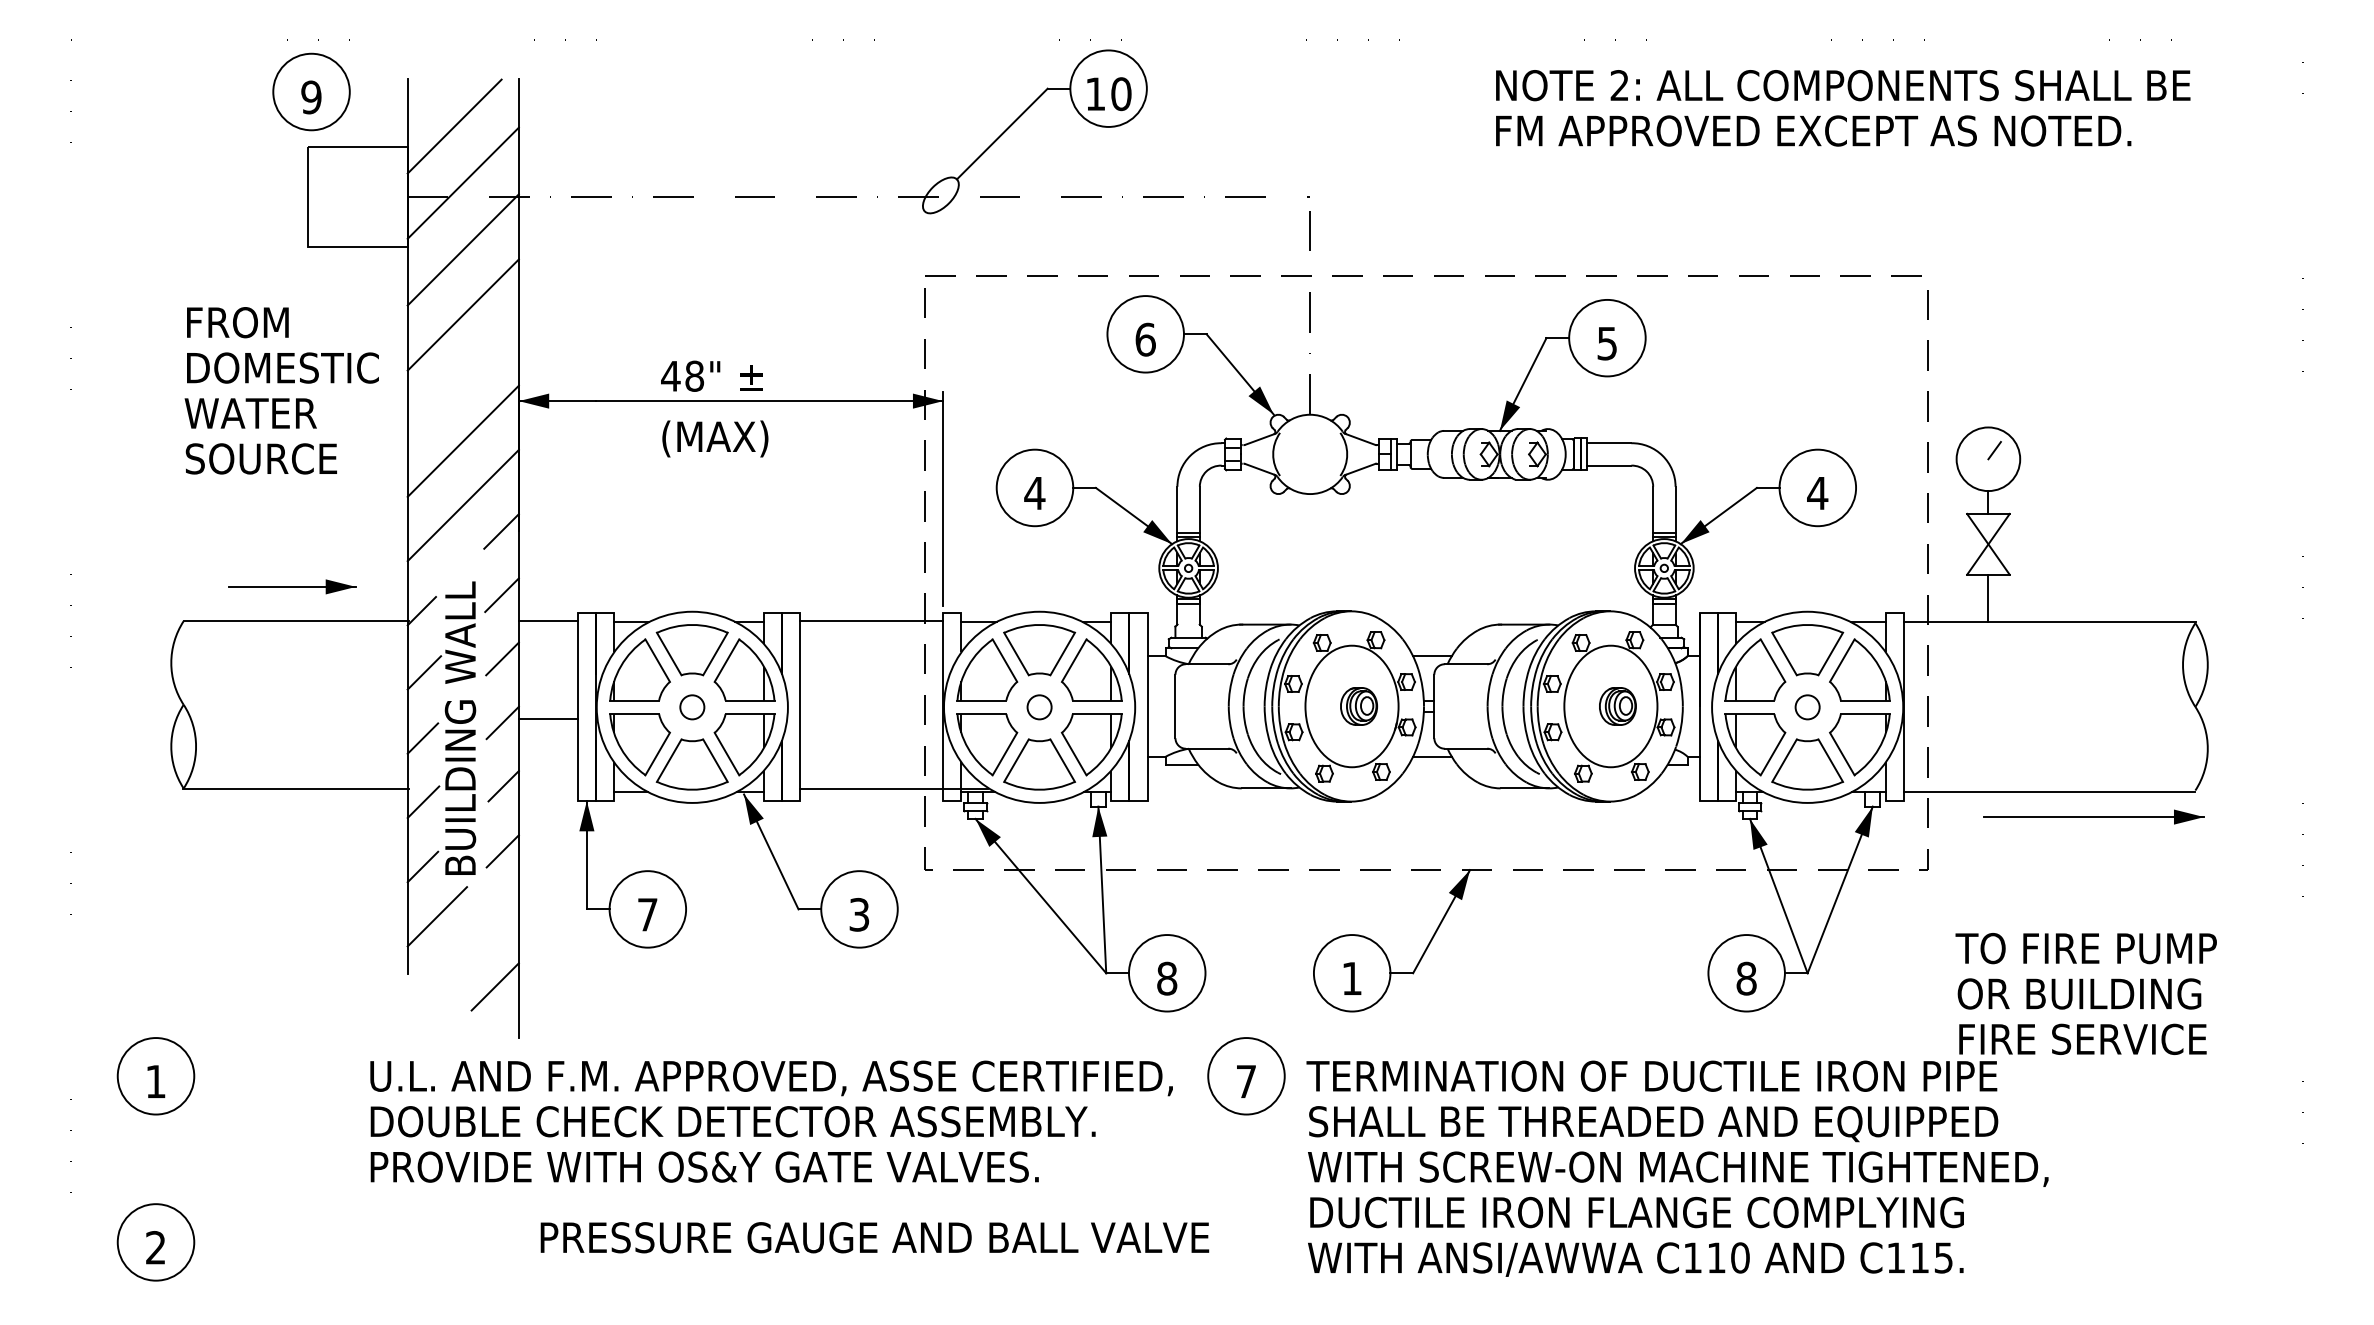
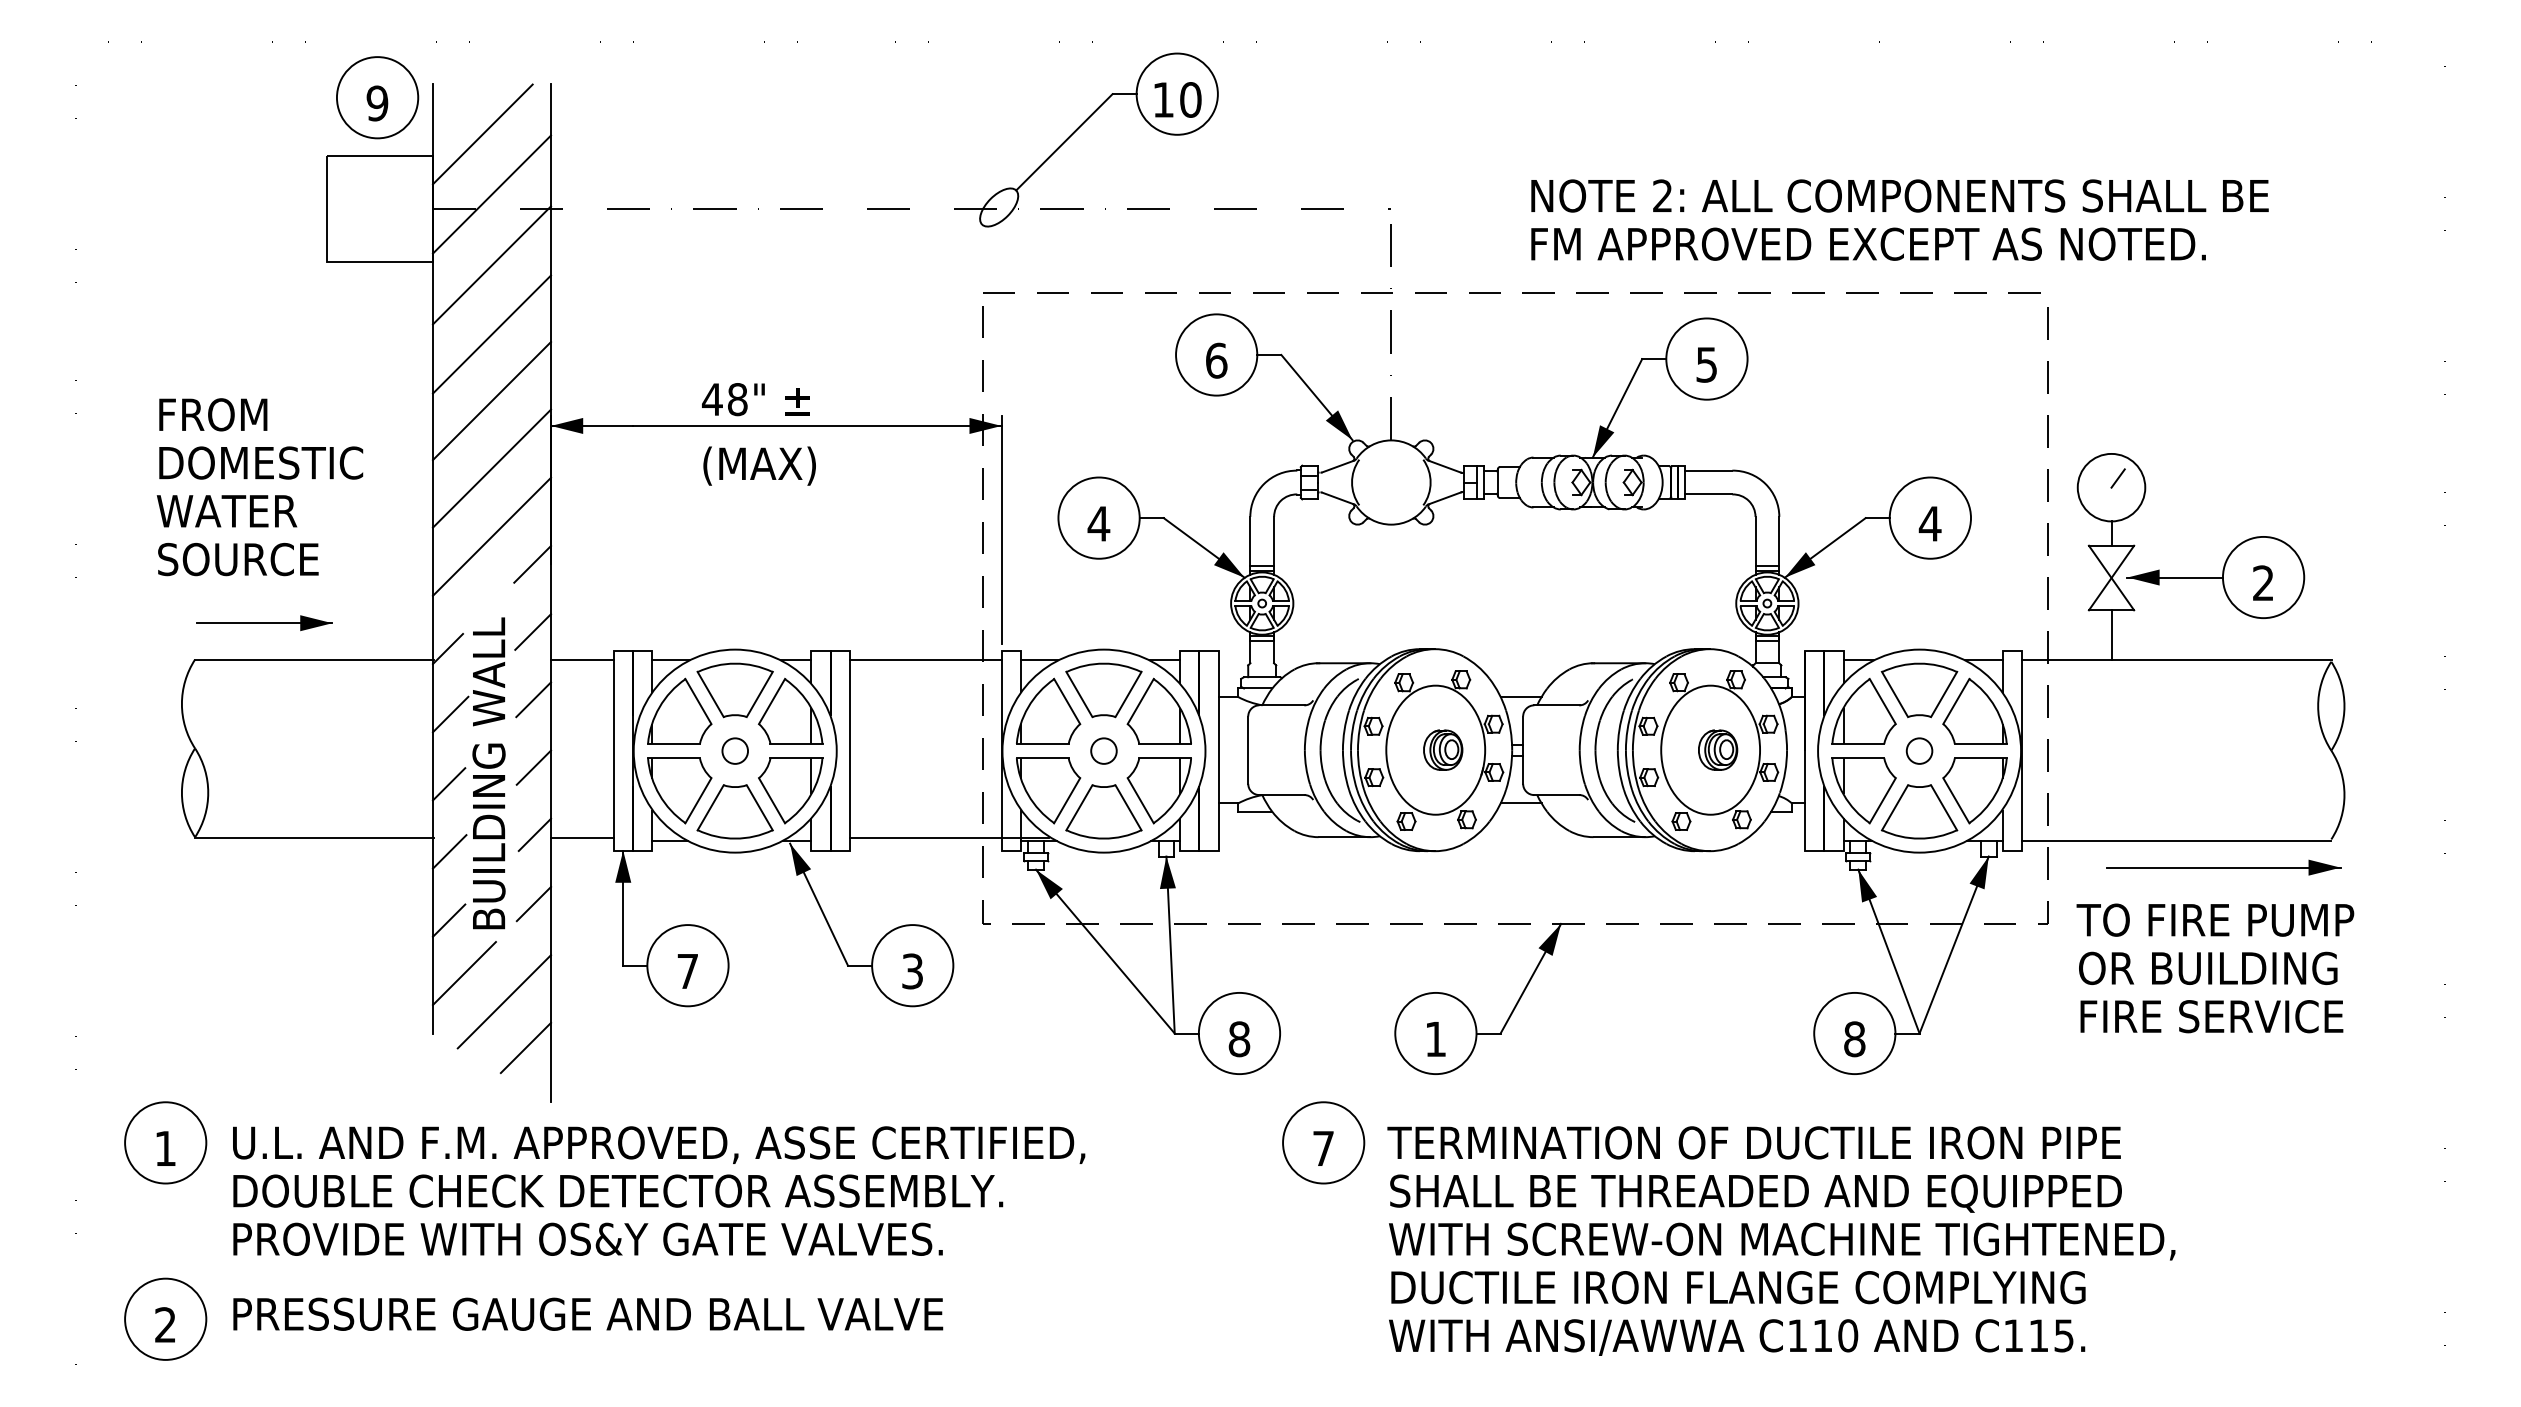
part: (311, 91) -> (377, 97), moved
text: (1843, 108) -> (1900, 220), moved
line: (462, 377) -> (491, 400), added
text: (281, 390) -> (259, 486), moved
part: (2086, 543) -> (2215, 577), added
part: (292, 586) -> (264, 622), moved
line: (547, 718) -> (581, 837), moved
line: (474, 943) -> (503, 1001), added
text: (2085, 993) -> (2214, 967), moved
text: (771, 1121) -> (658, 1190), moved
text: (874, 1237) -> (587, 1314), moved

